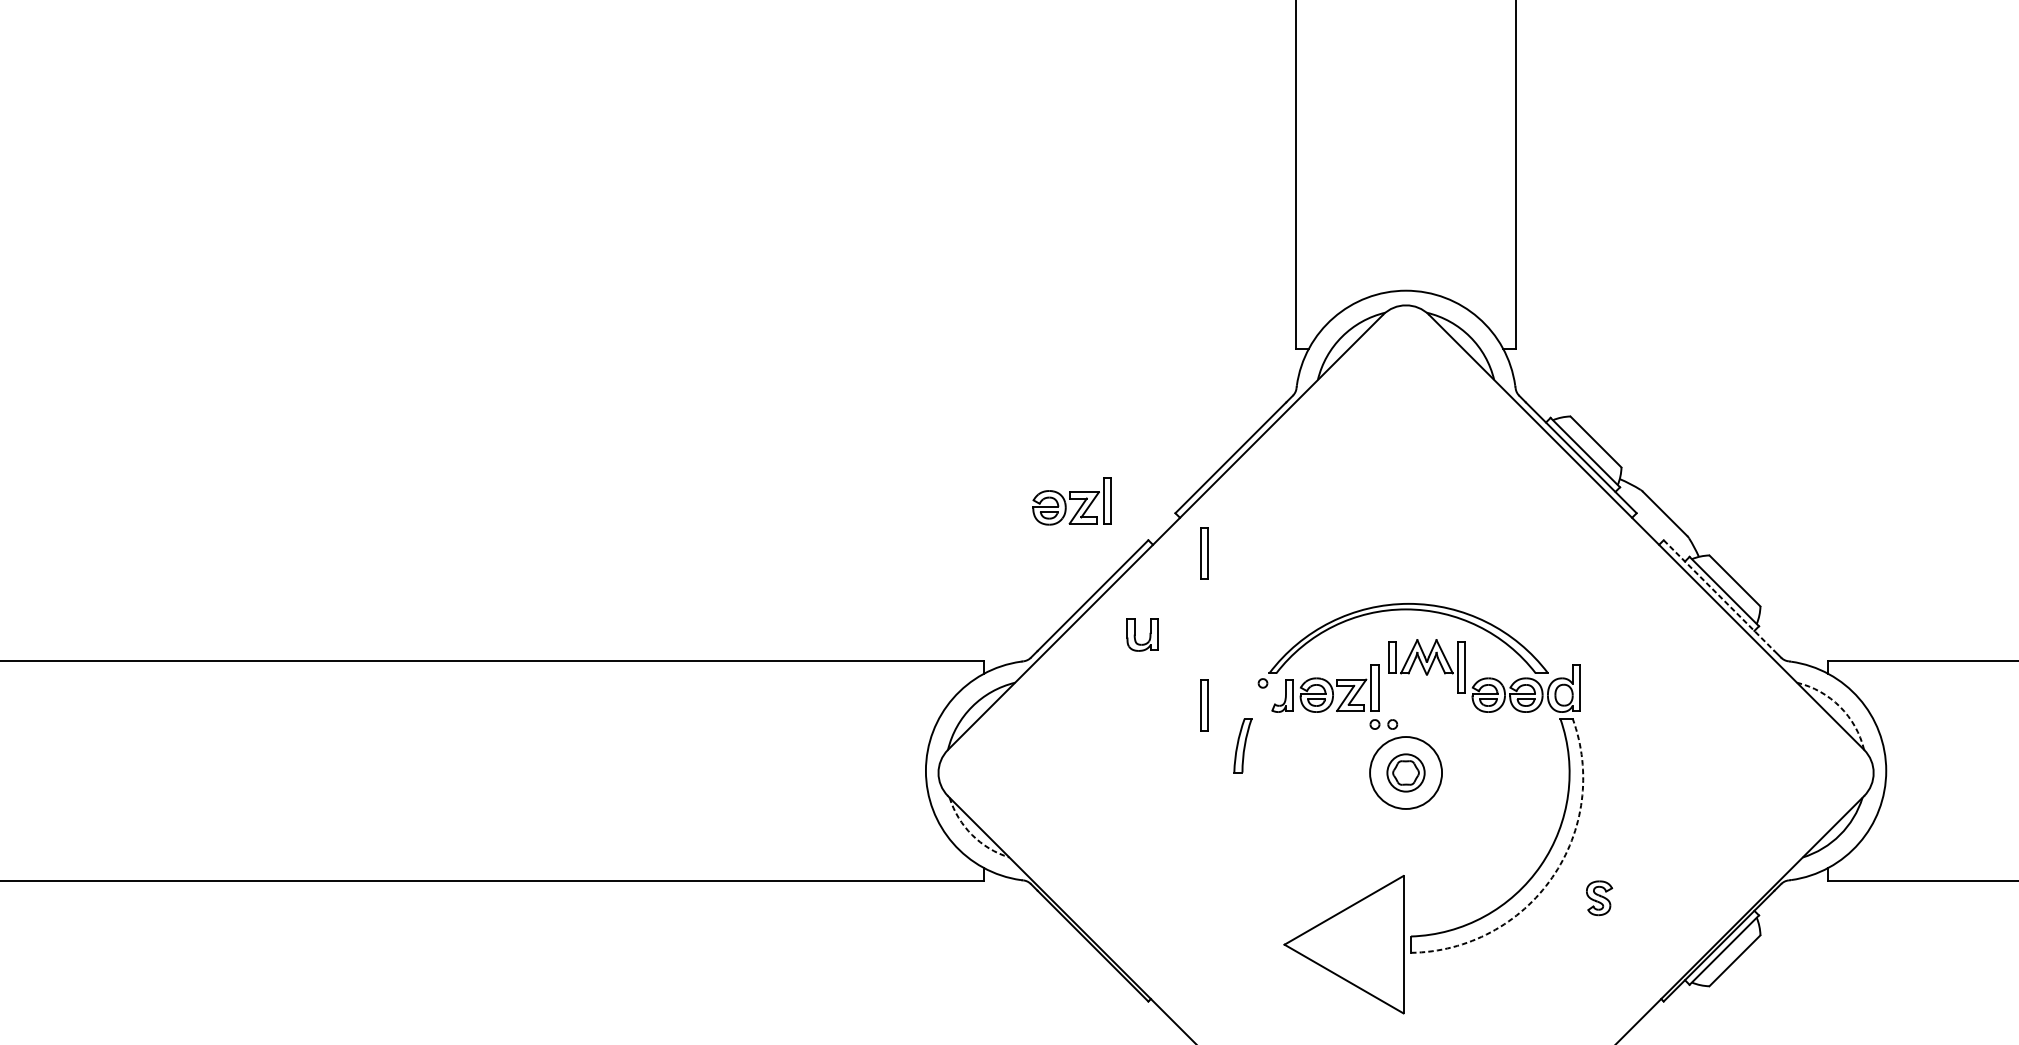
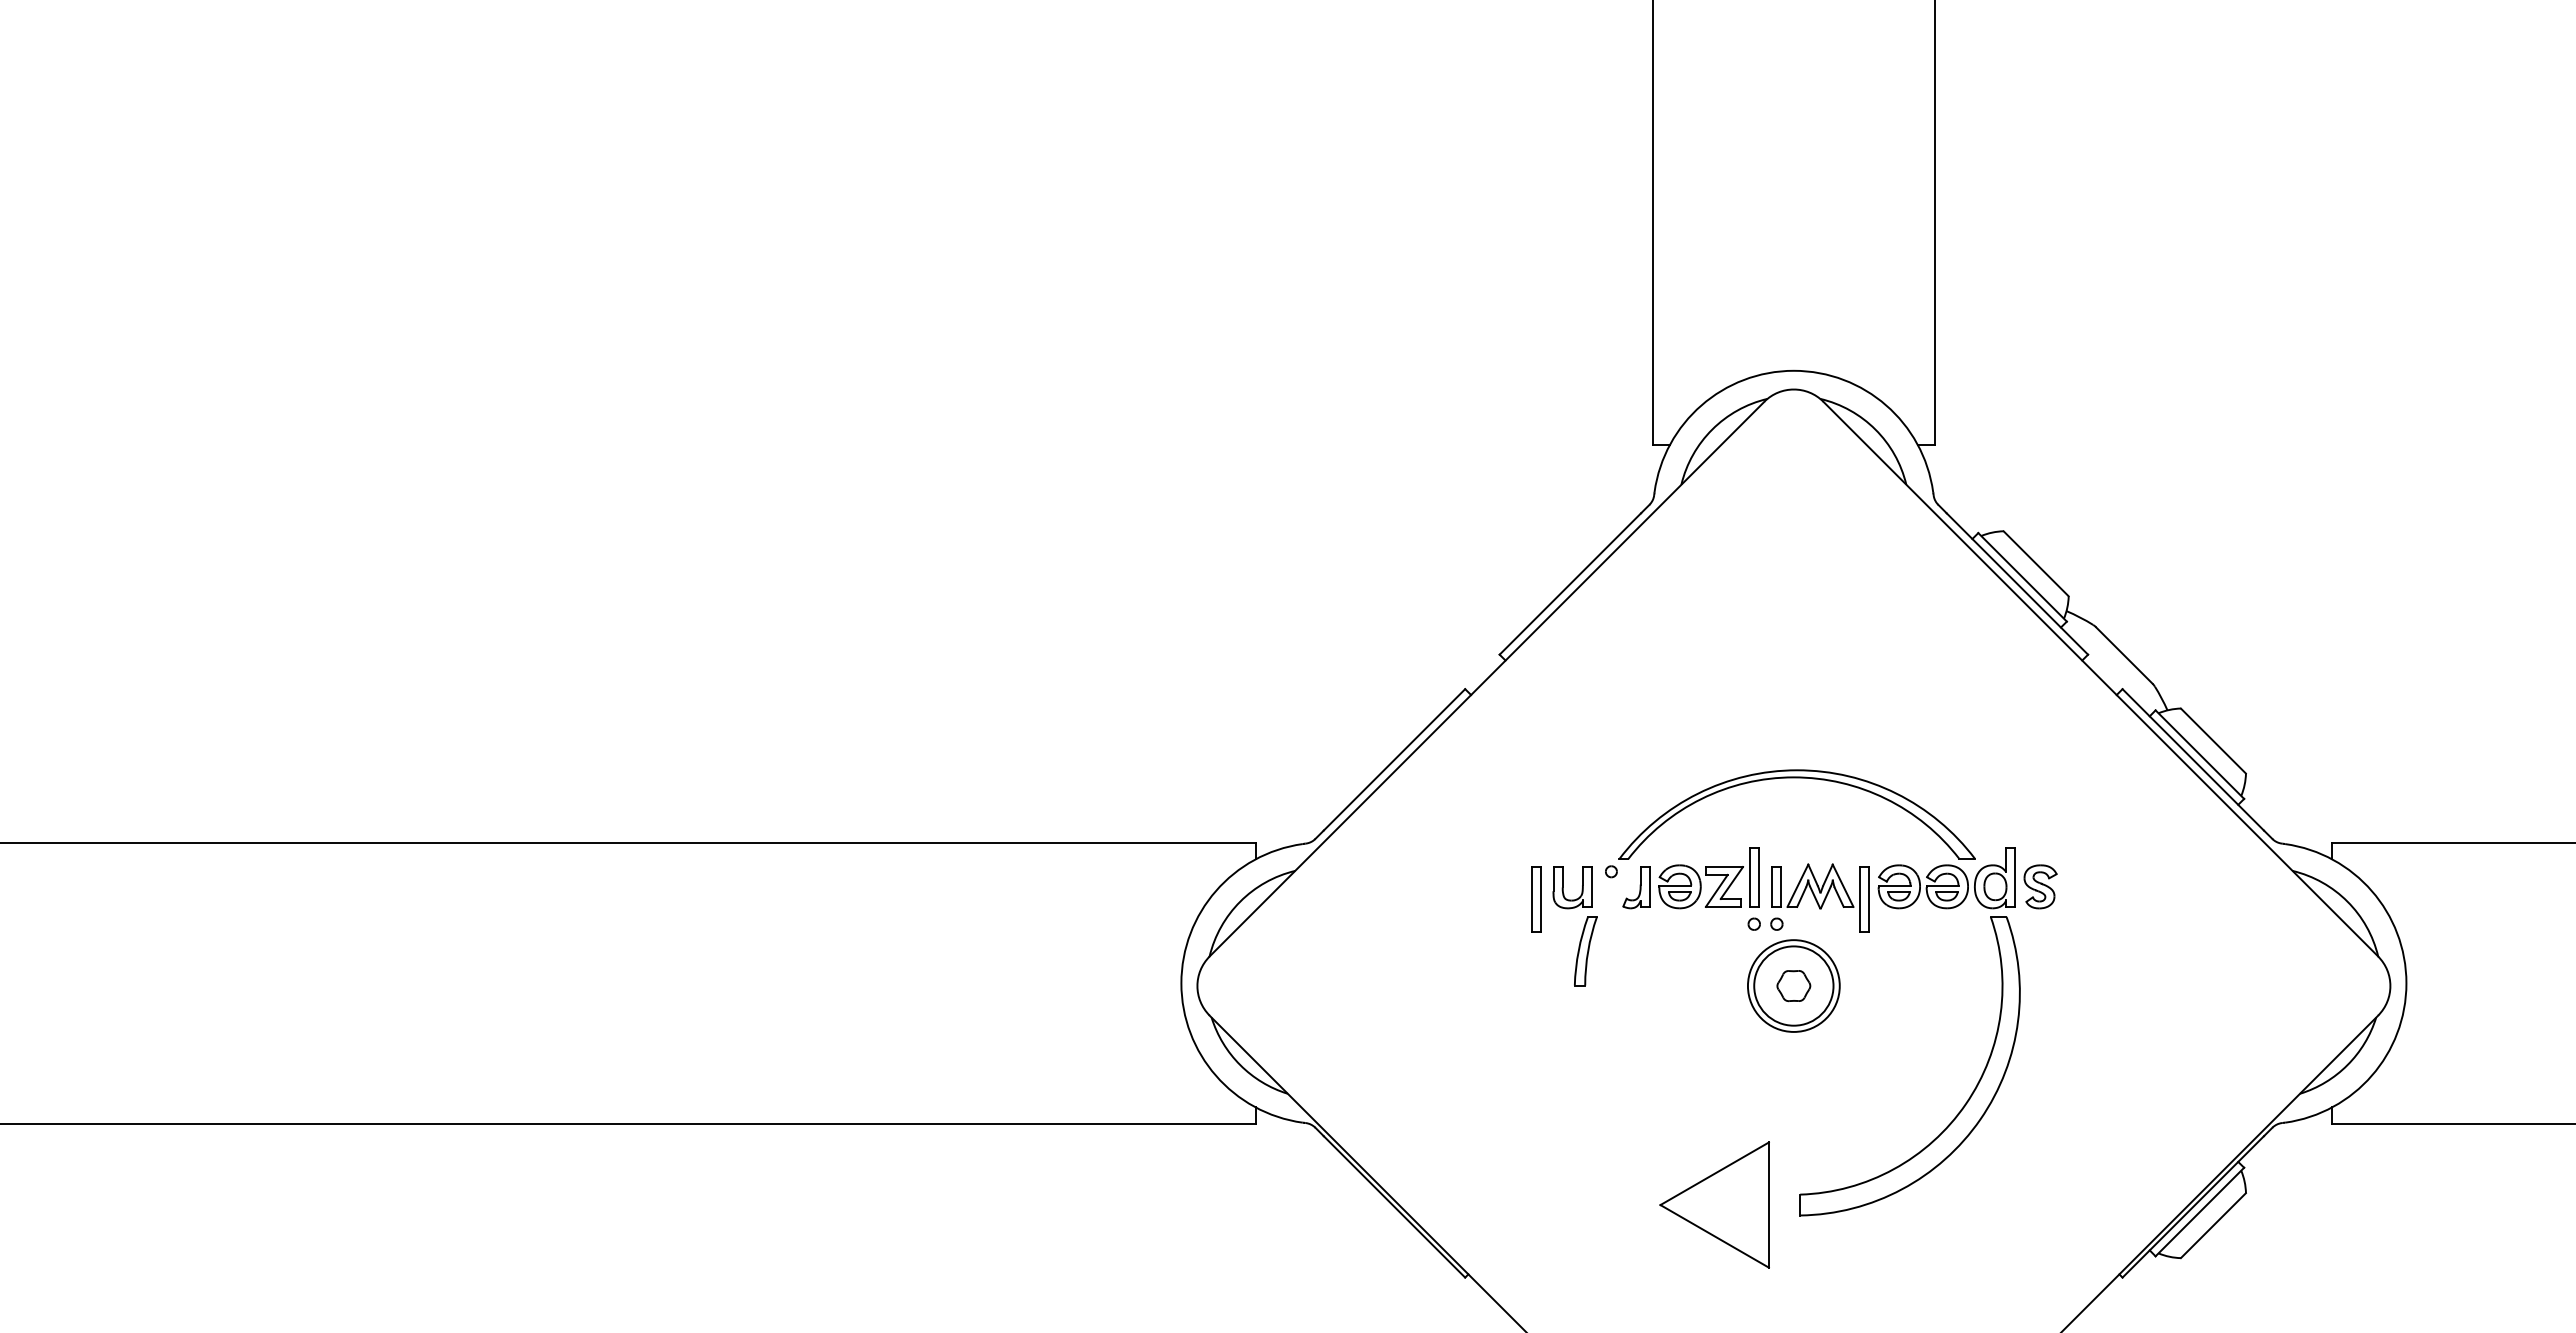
part: (1071, 501) -> (1367, 639), removed
part: (1204, 553) -> (1536, 705), removed
line: (1719, 595) -> (2193, 759), dashed -> solid
part: (1135, 634) -> (1563, 887), moved
part: (1426, 665) -> (1820, 897), moved
arc: (1840, 706) -> (2347, 901), dashed -> solid
circle: (1405, 772) -> (1793, 985), size x1.67
arc: (972, 835) -> (1240, 1065), dashed -> solid
arc: (1552, 877) -> (1980, 1119), dashed -> solid
part: (1599, 897) -> (2040, 886), moved
part: (1343, 944) -> (1714, 1204), size x0.71

